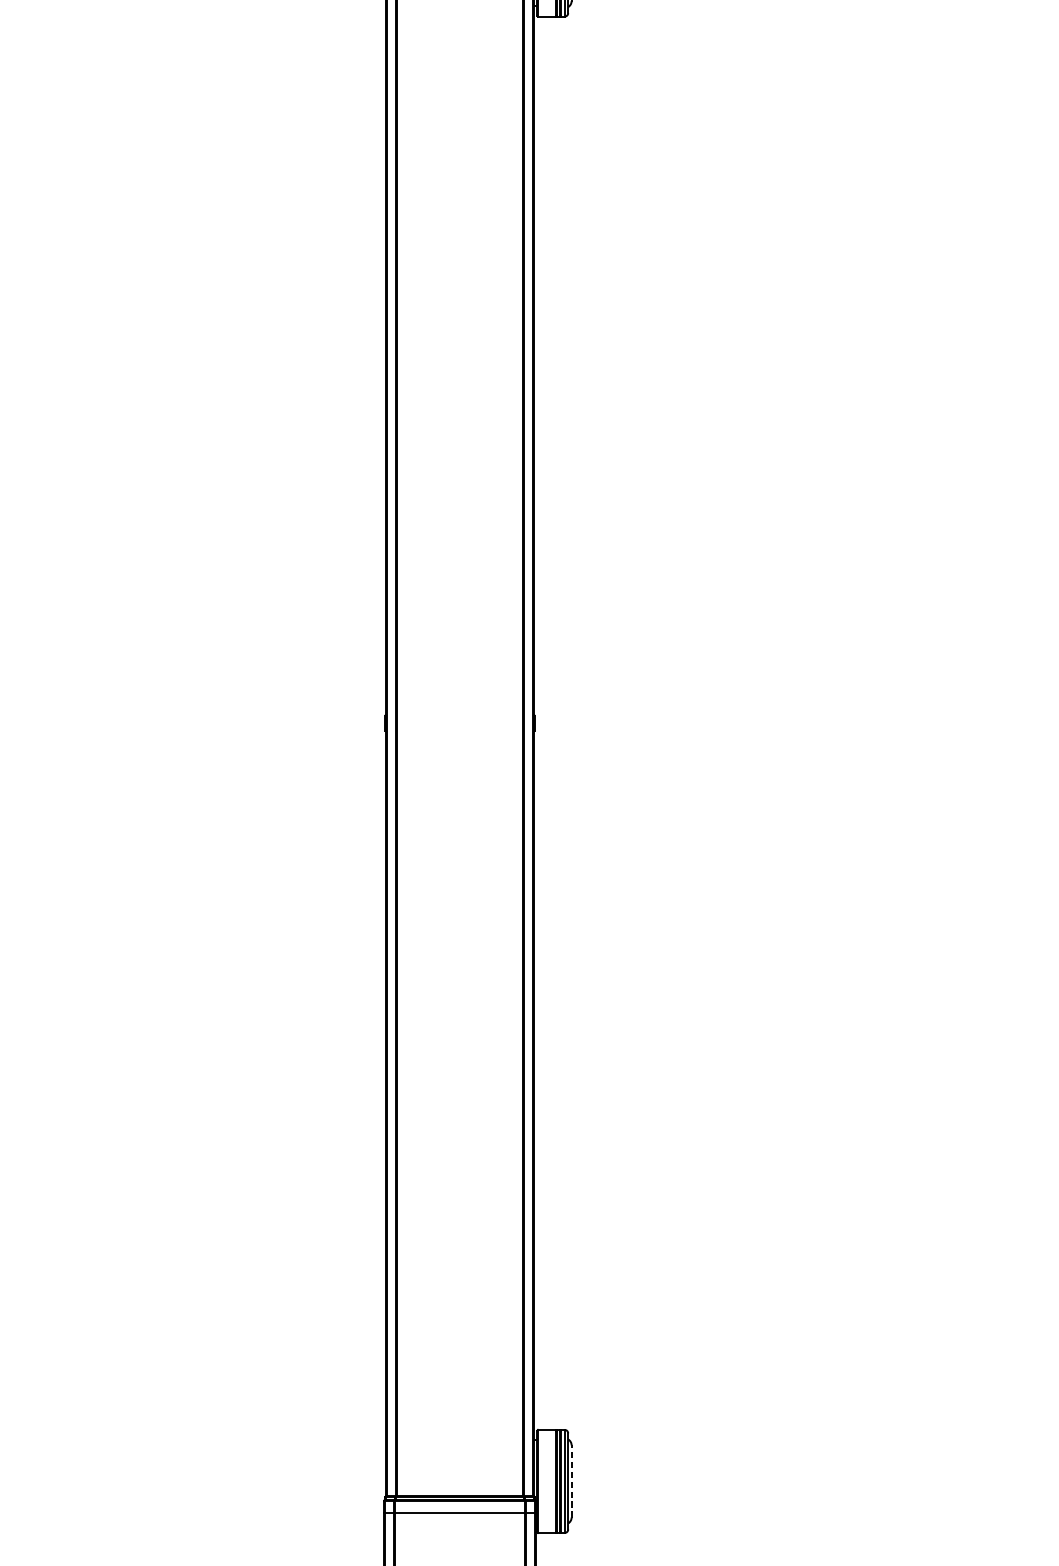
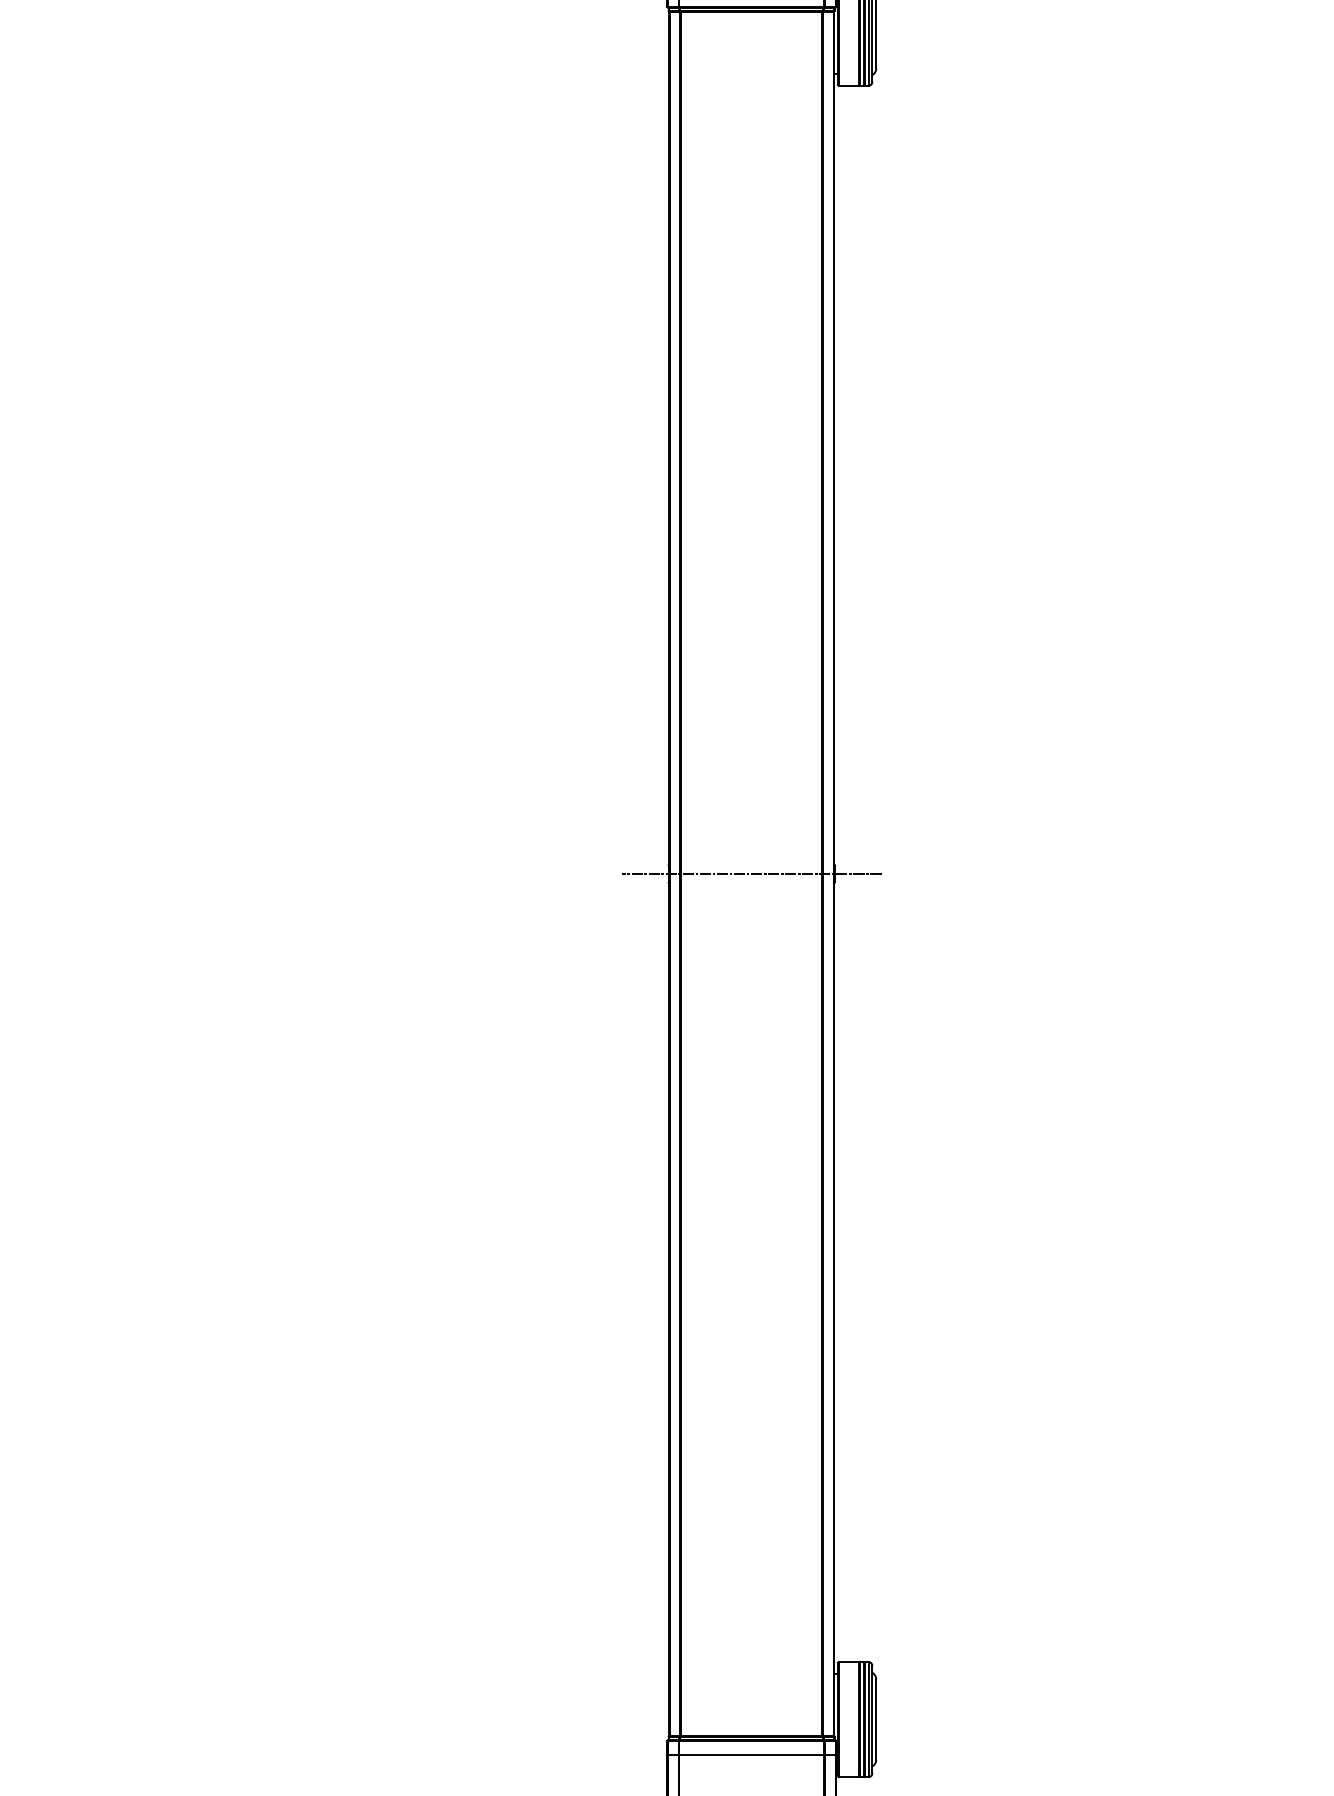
line: (459, 722) -> (751, 873), added
line: (571, 1481) -> (876, 1719), dashed -> solid

